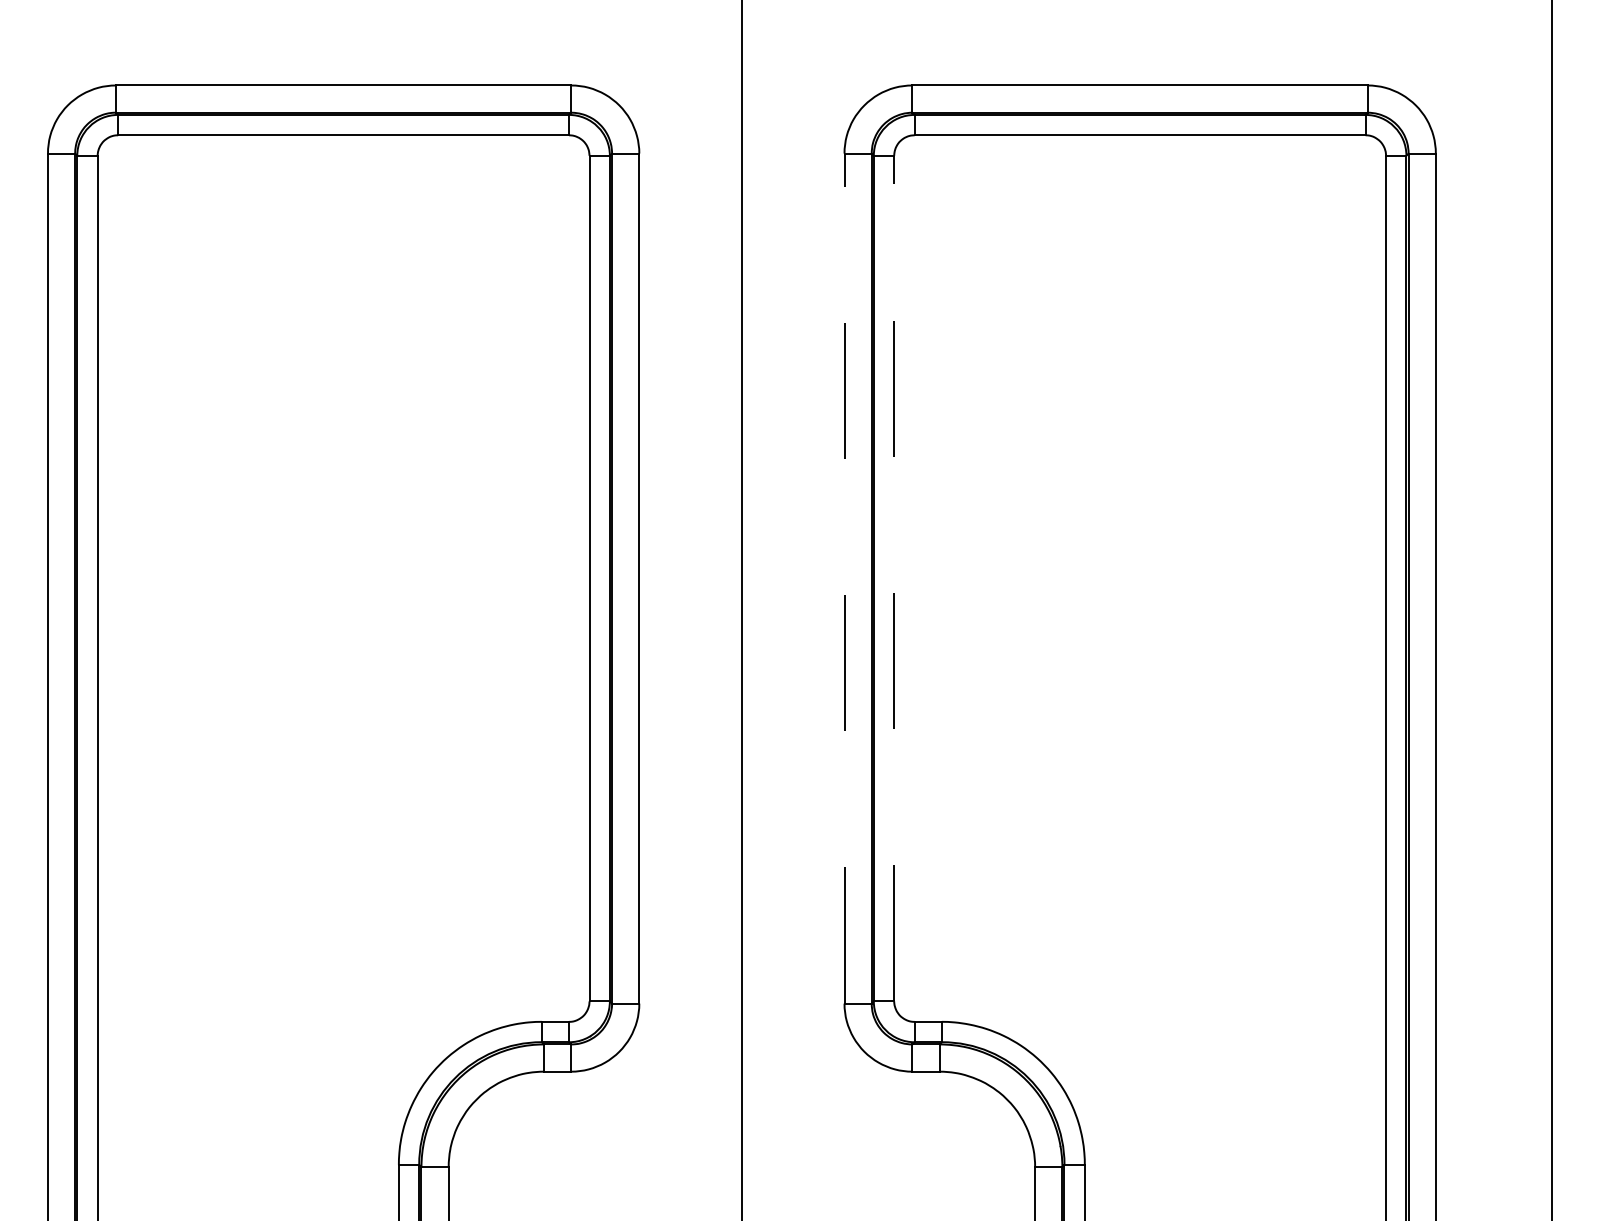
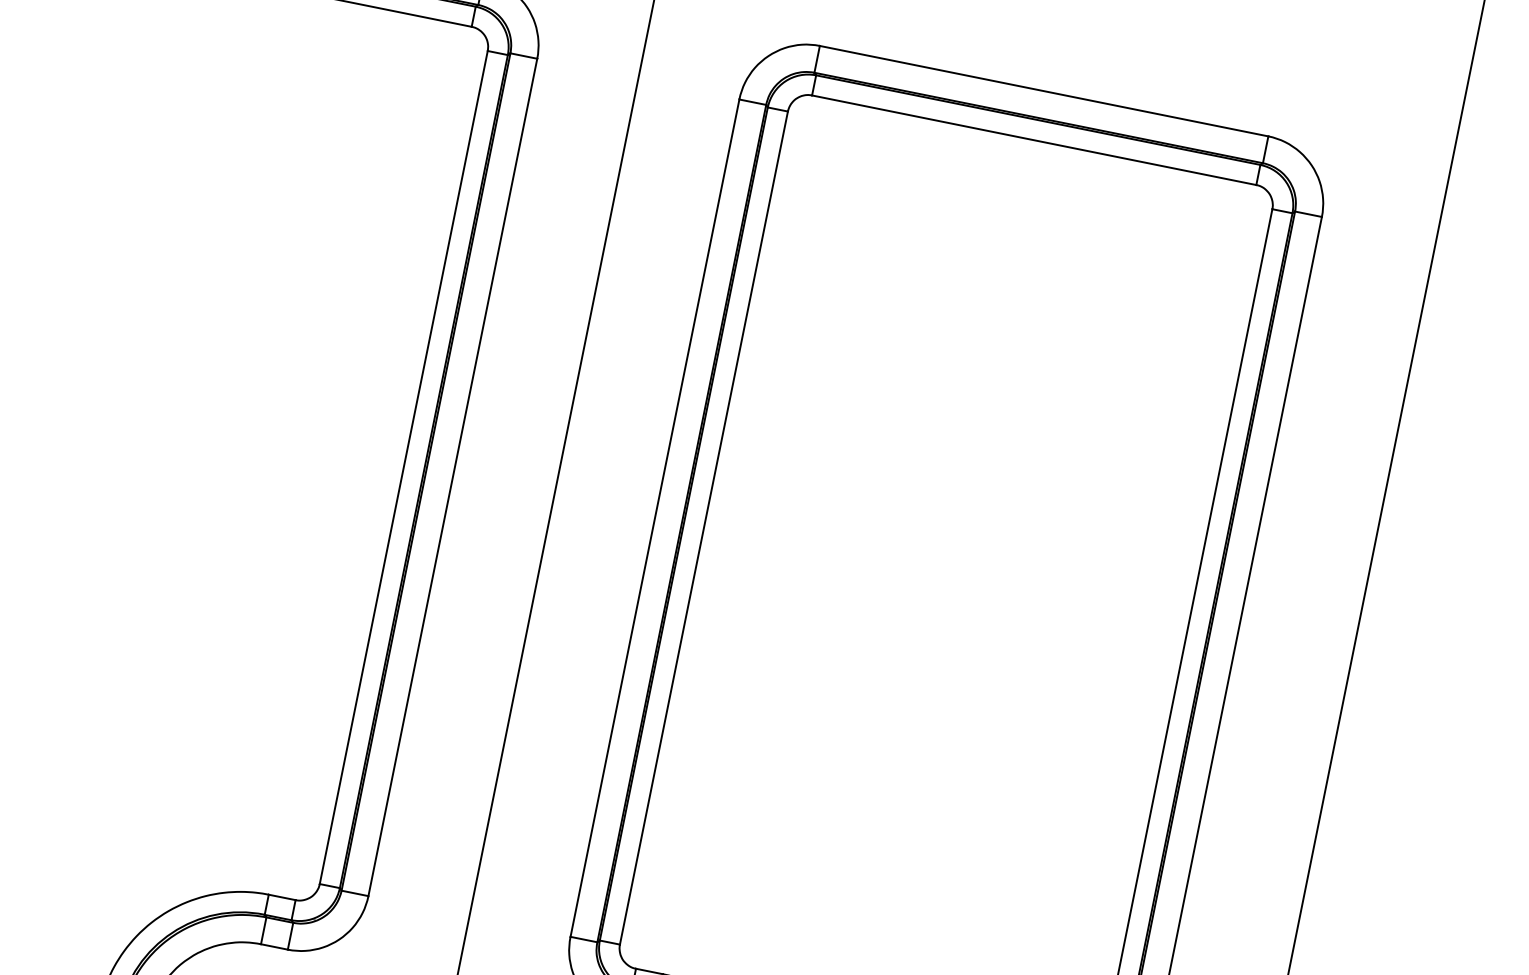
line: (844, 578) -> (654, 518), dashed -> solid
line: (894, 578) -> (704, 528), dashed -> solid

